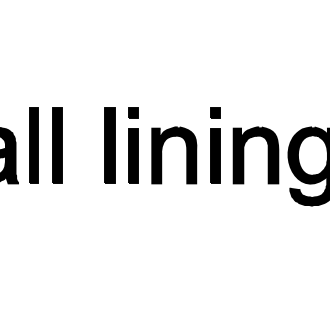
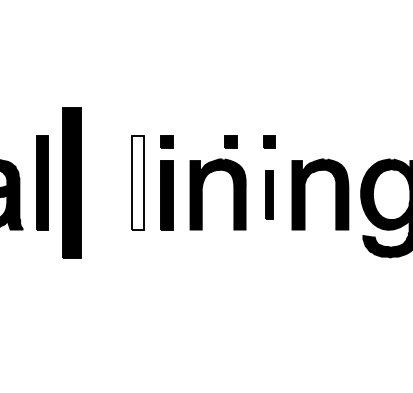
part: (184, 112) -> (230, 140), added
part: (57, 145) -> (71, 182), size x1.6
fill: (109, 145) -> (137, 182), removed
part: (215, 155) -> (269, 194), size x0.7

